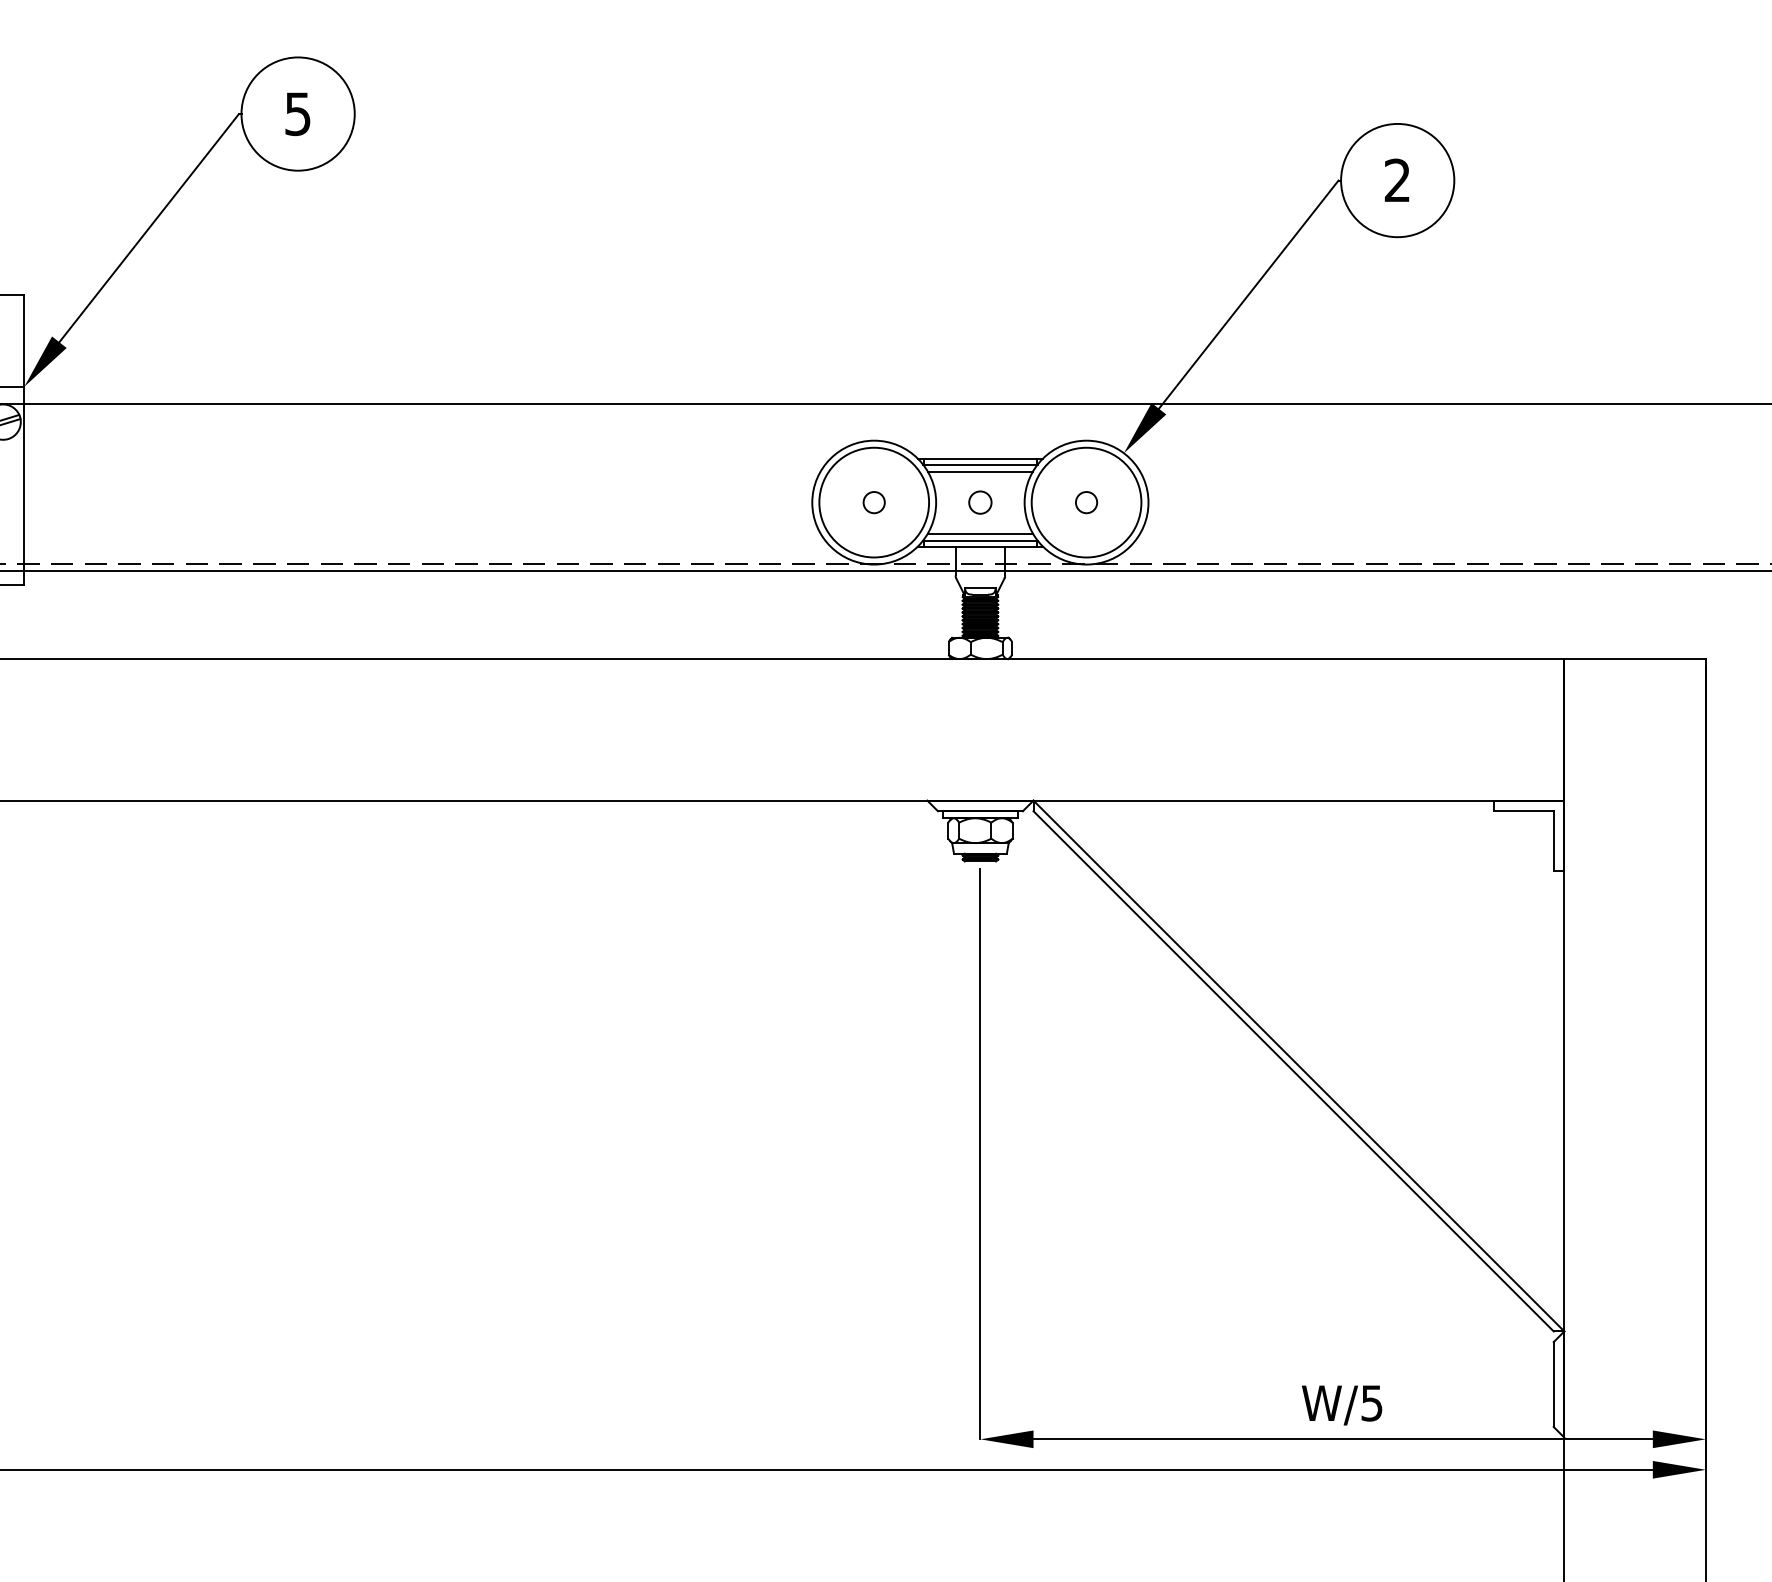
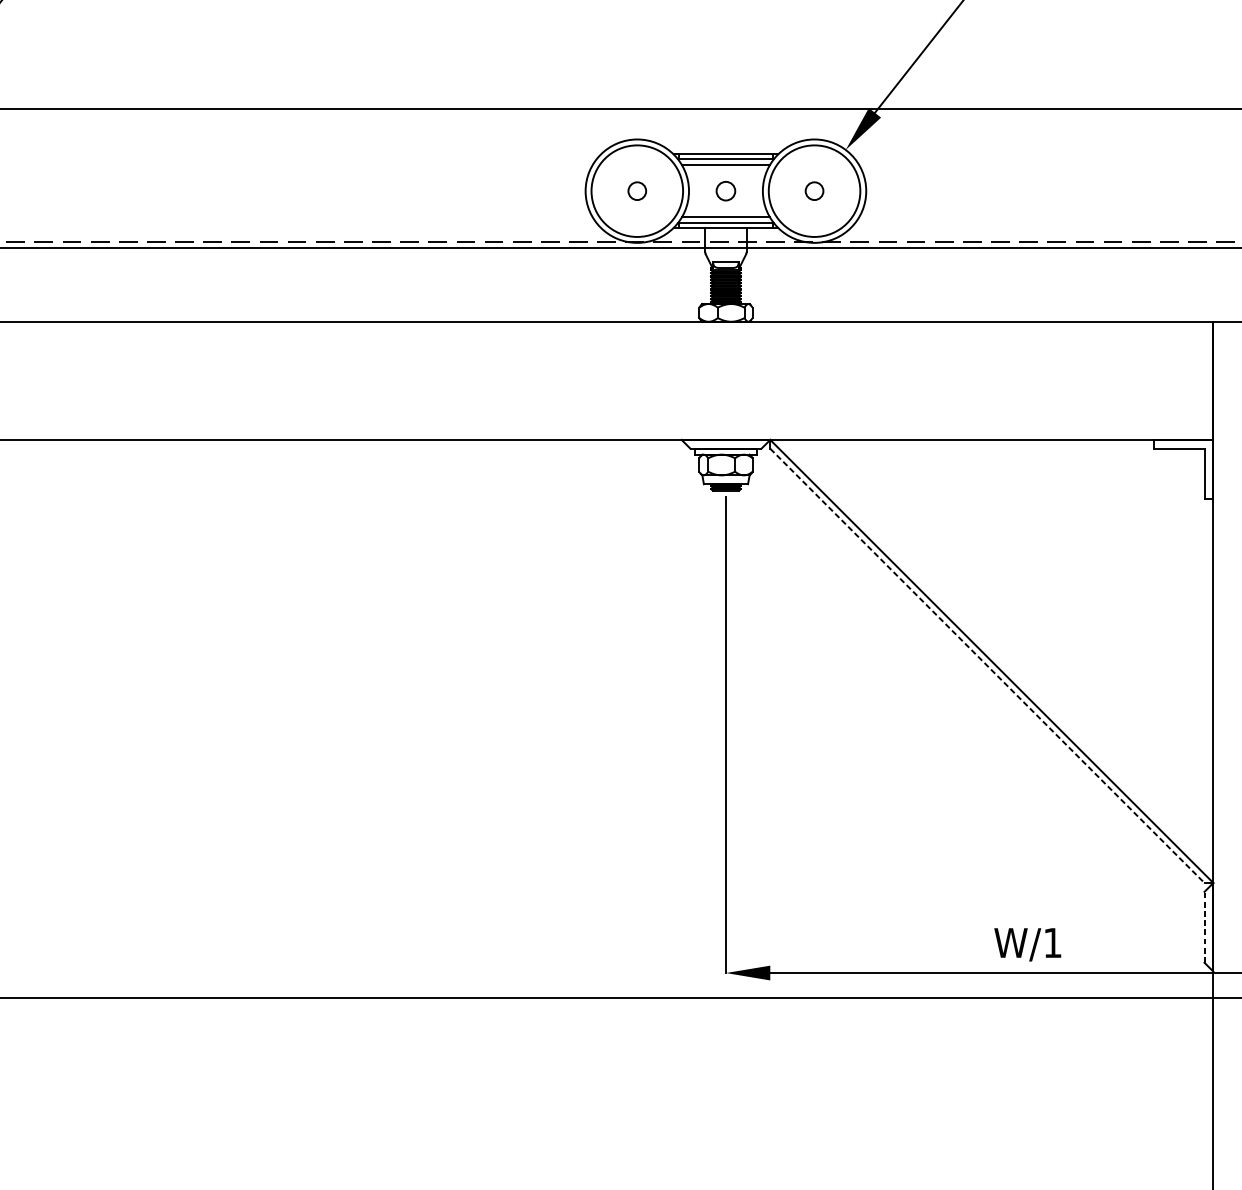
line: (1293, 1071) -> (987, 666), solid -> dashed
line: (1553, 1384) -> (1204, 927), solid -> dashed
text: (1371, 1403) -> (1052, 943), W/5 -> W/1

